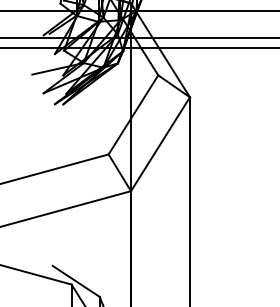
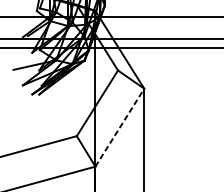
line: (160, 143) -> (119, 127), solid -> dashed

